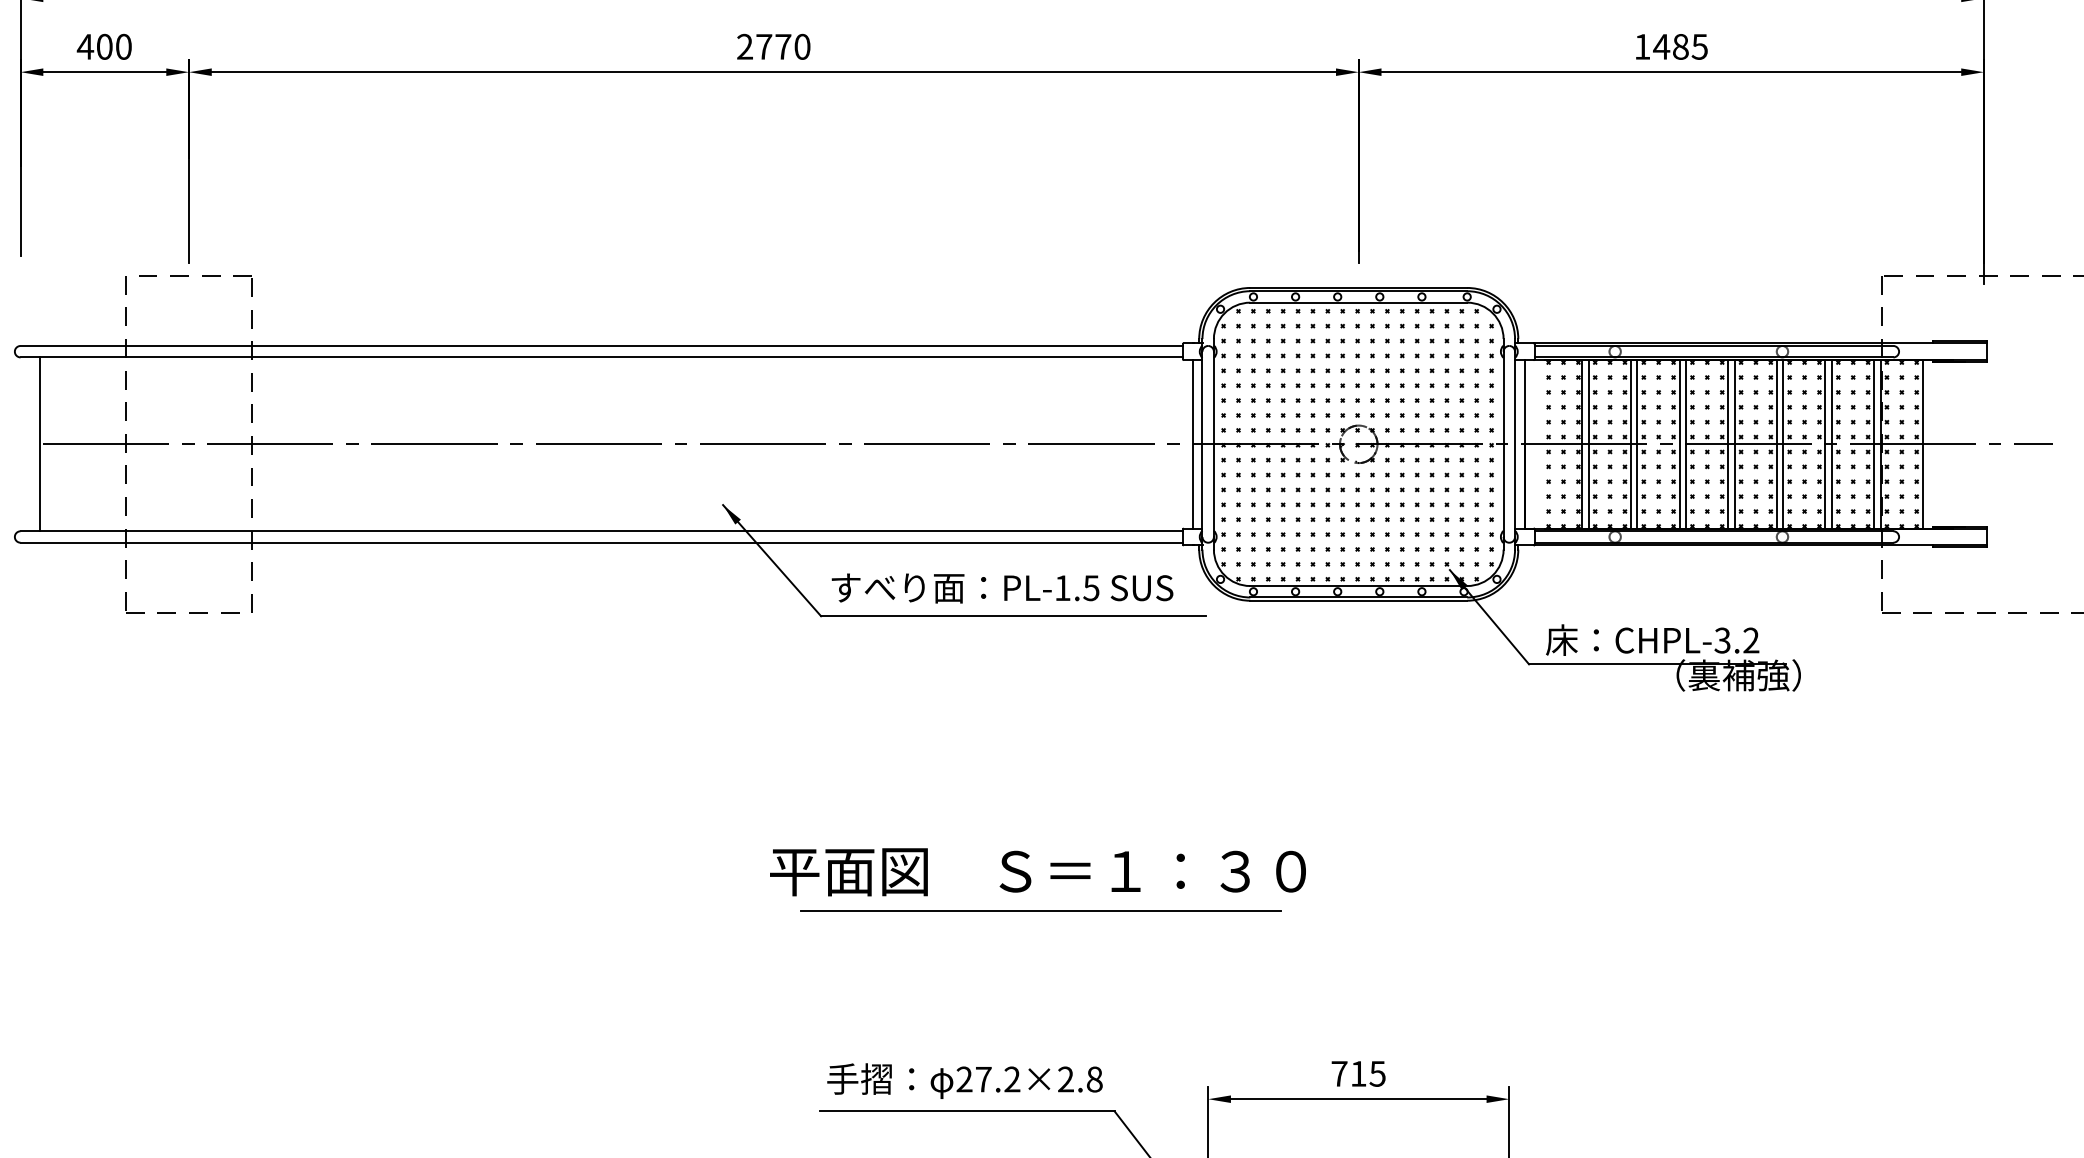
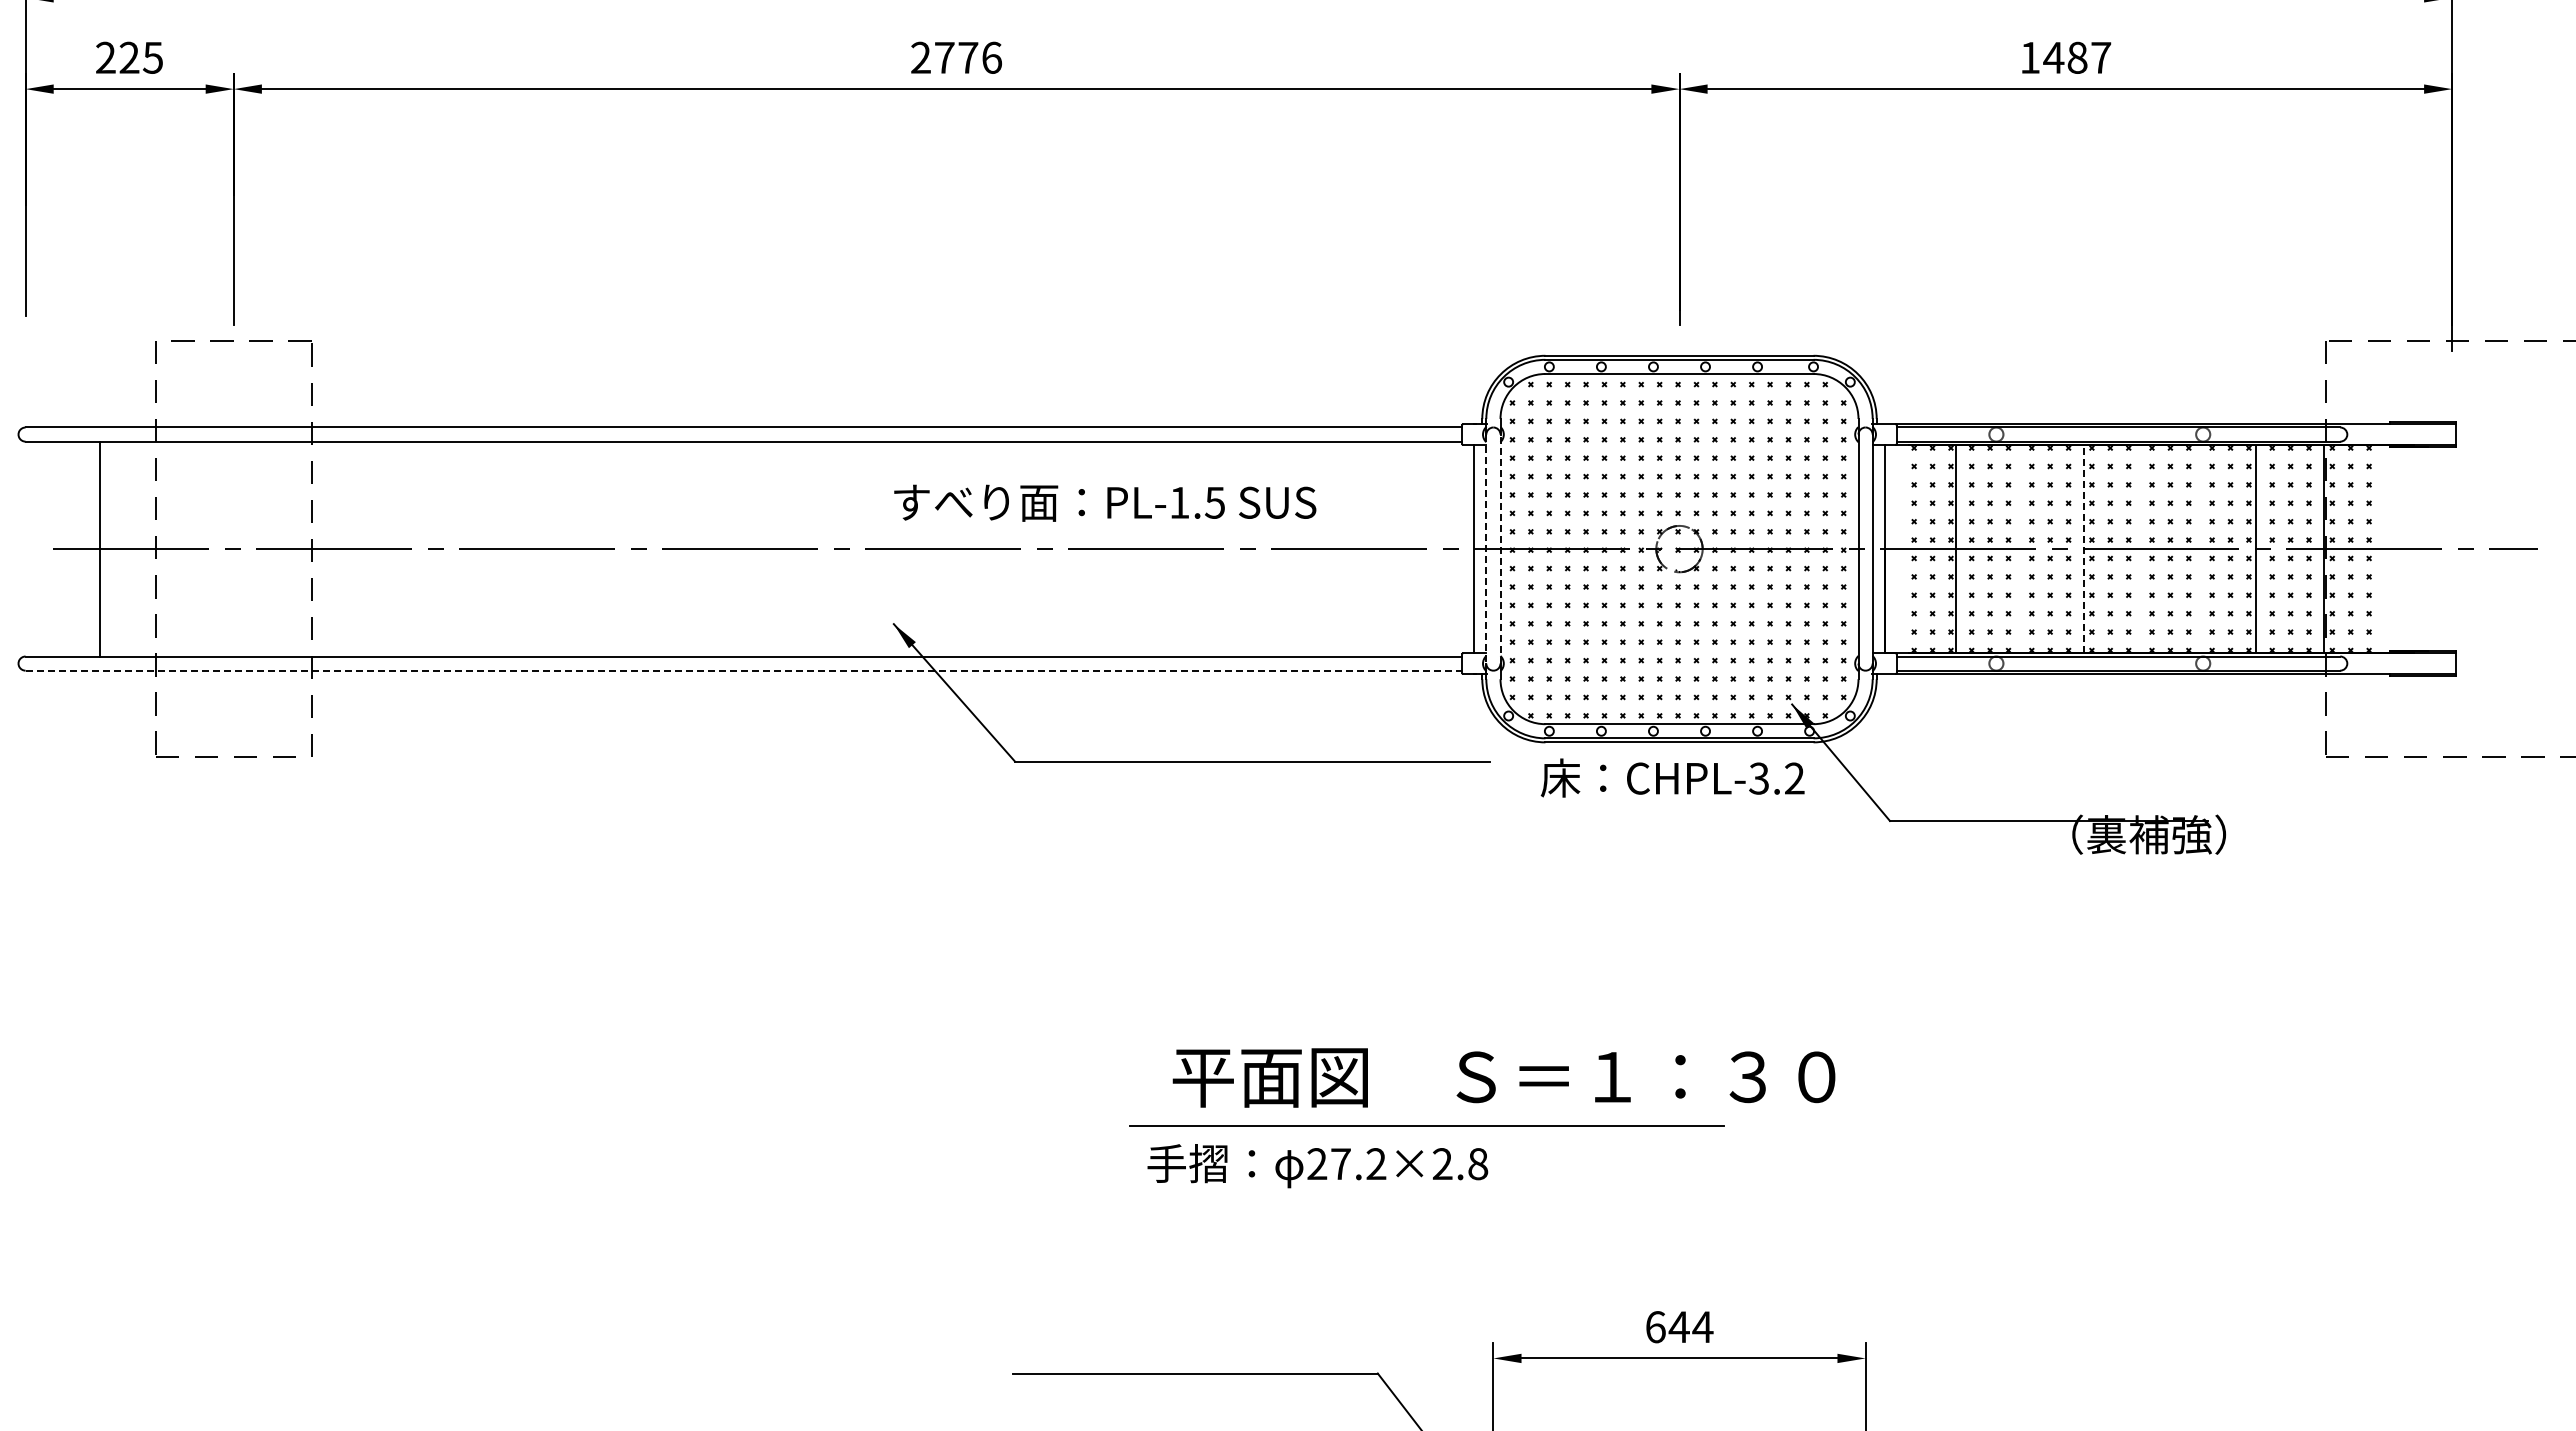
text: (103, 46) -> (128, 57), 400 -> 225
text: (802, 46) -> (991, 57), 2770 -> 2776
text: (1699, 46) -> (2100, 57), 1485 -> 1487
line: (39, 443) -> (100, 548), moved
line: (1588, 443) -> (1963, 548), removed
line: (1630, 443) -> (2015, 548), removed
line: (1637, 443) -> (2023, 548), removed
line: (1679, 443) -> (2075, 548), removed
line: (1685, 443) -> (2083, 548), solid -> dashed
line: (1728, 443) -> (2136, 548), removed
line: (1734, 443) -> (2144, 548), removed
line: (1777, 443) -> (2196, 548), removed
line: (1783, 443) -> (2204, 548), removed
line: (1832, 443) -> (2264, 548), removed
line: (1874, 443) -> (2316, 548), removed
line: (1922, 443) -> (2376, 548), removed
line: (1202, 444) -> (1486, 549), solid -> dashed
line: (1213, 444) -> (1500, 549), solid -> dashed
line: (602, 542) -> (744, 670), solid -> dashed
text: (1002, 587) -> (1105, 502), moved
text: (1652, 639) -> (1672, 777), moved
text: (1037, 871) -> (1503, 1077), moved
line: (1040, 910) -> (1426, 1125), moved
text: (1358, 1074) -> (1679, 1327), 715 -> 644
text: (964, 1081) -> (1317, 1166), moved

